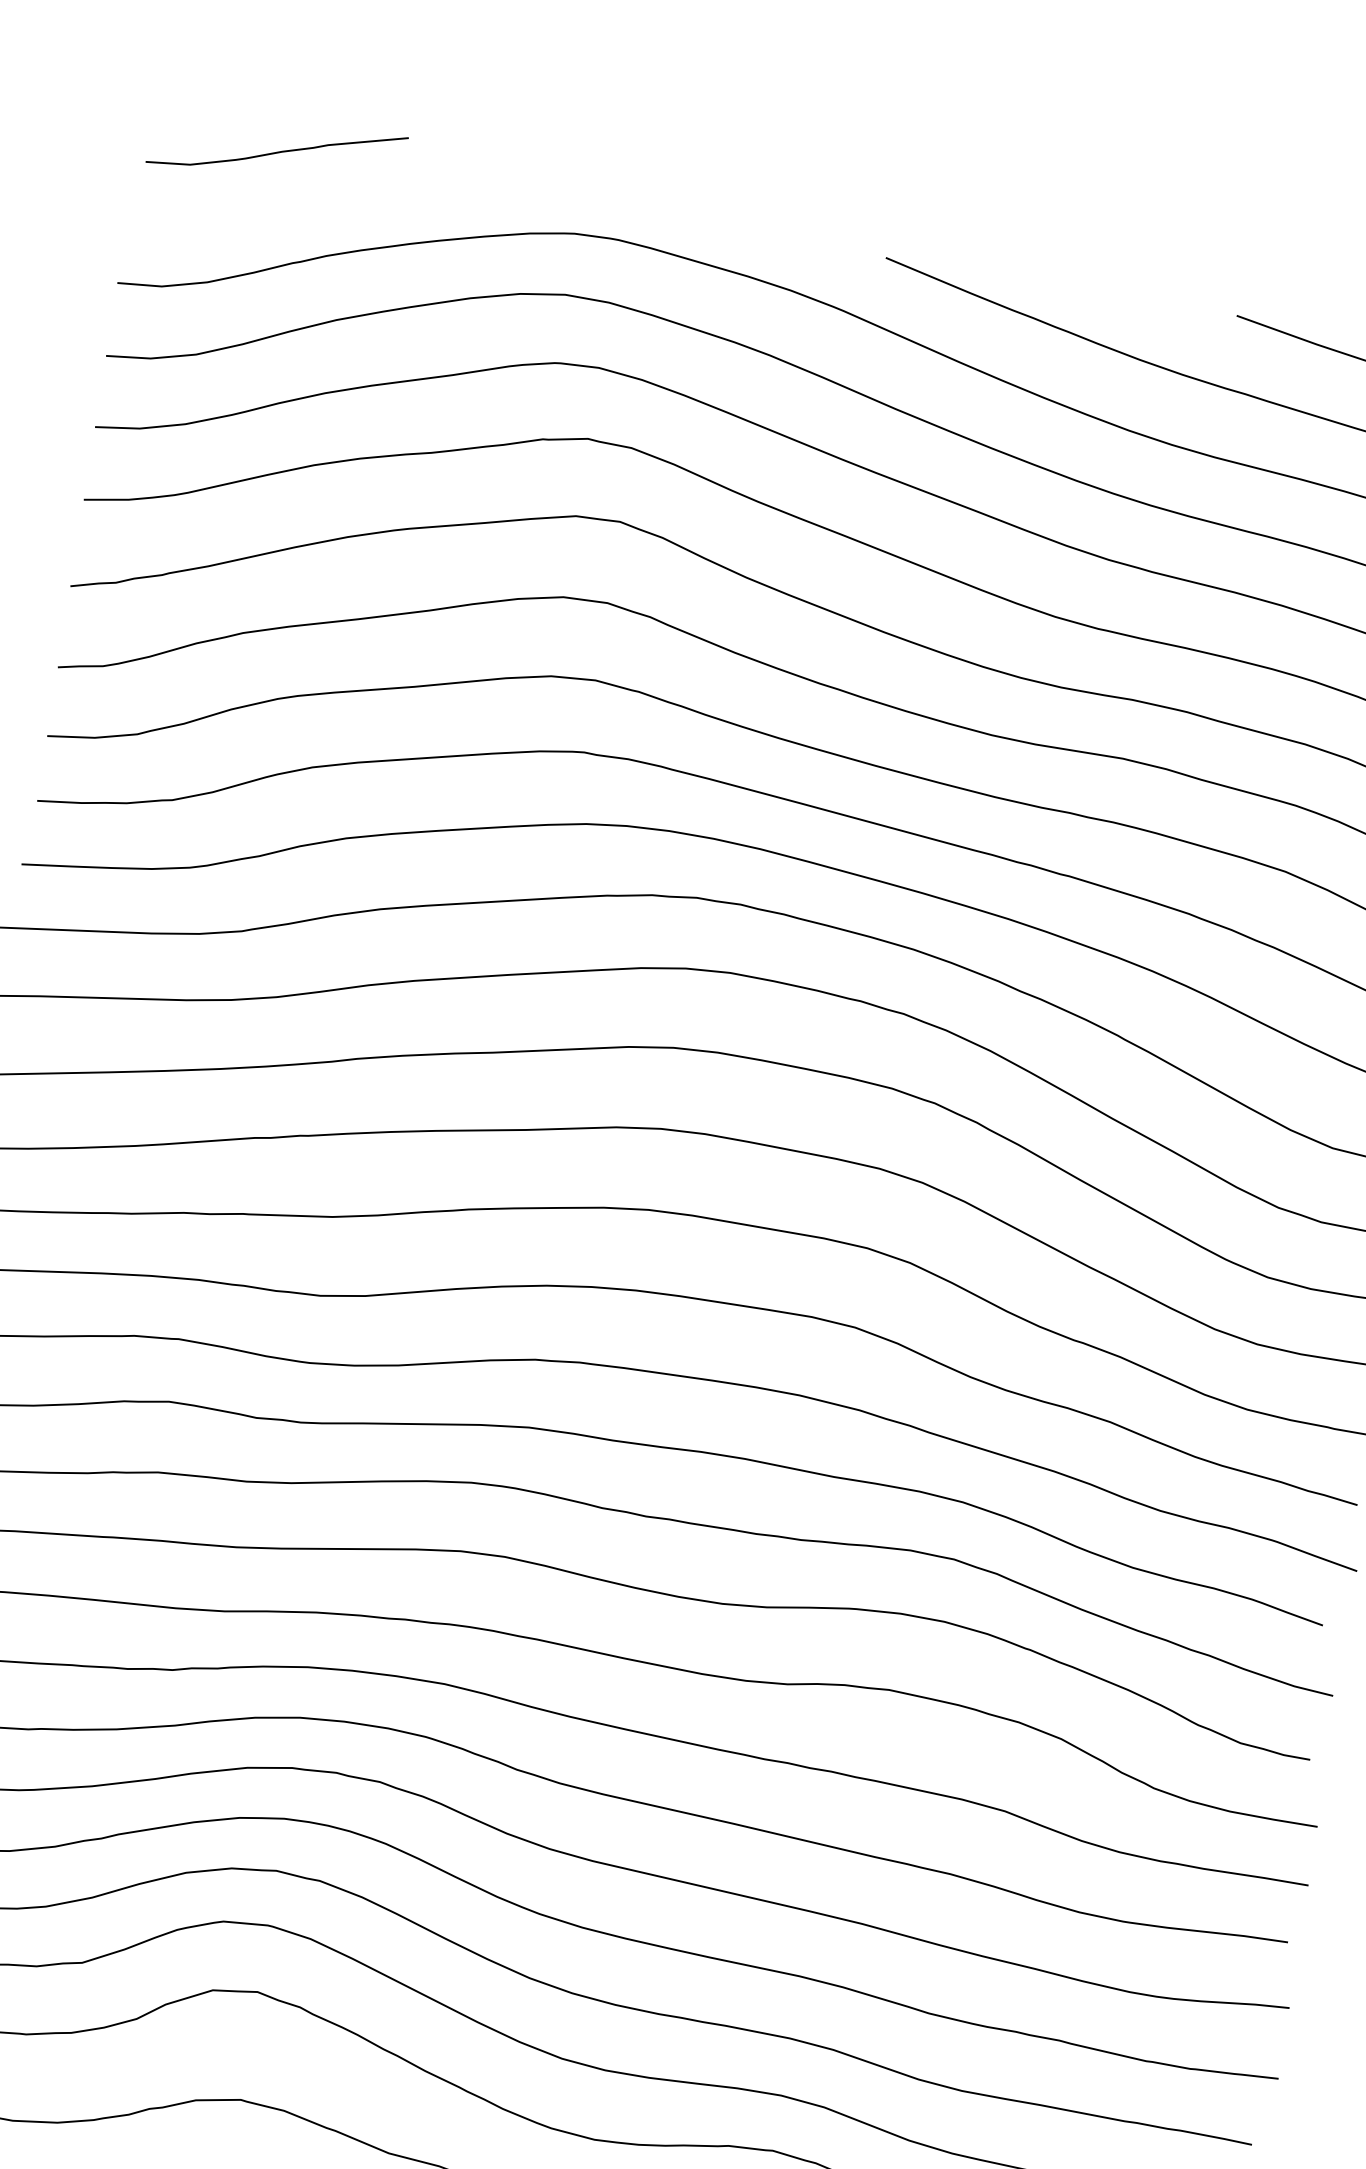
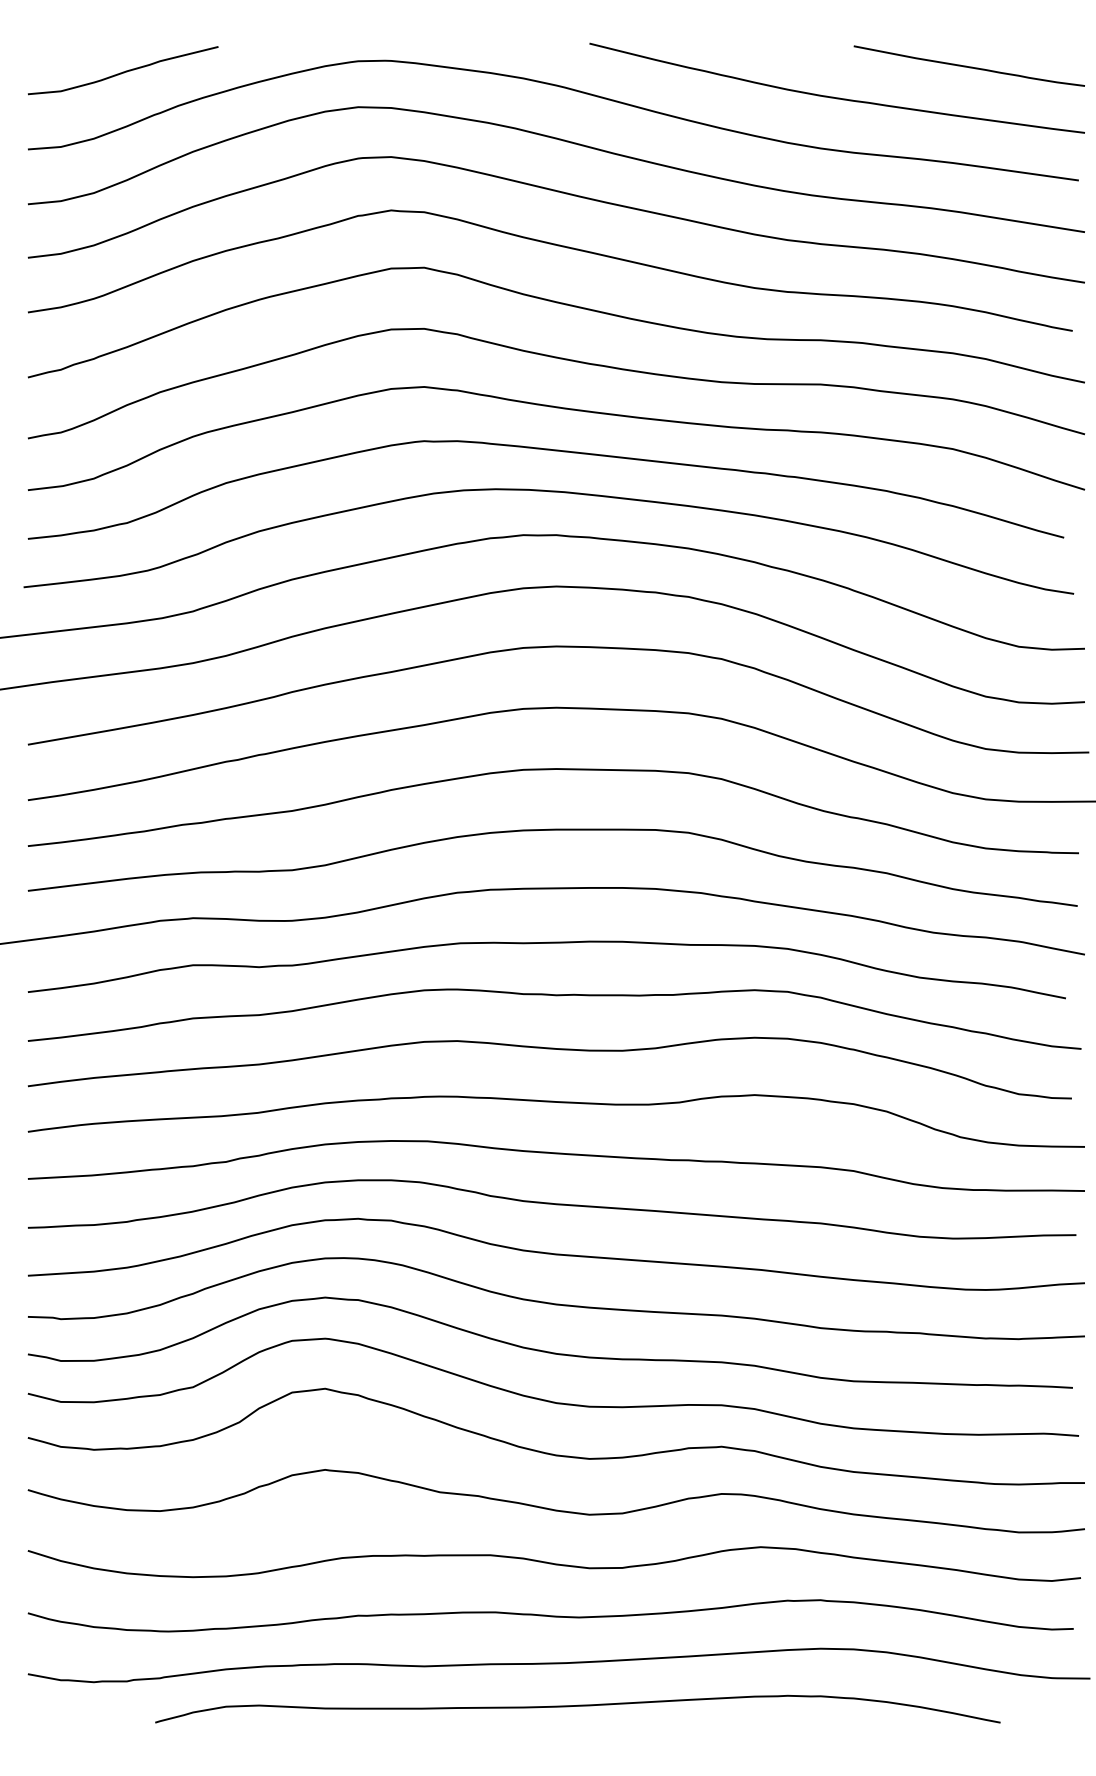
curve: (277, 151) -> (123, 71), moved

